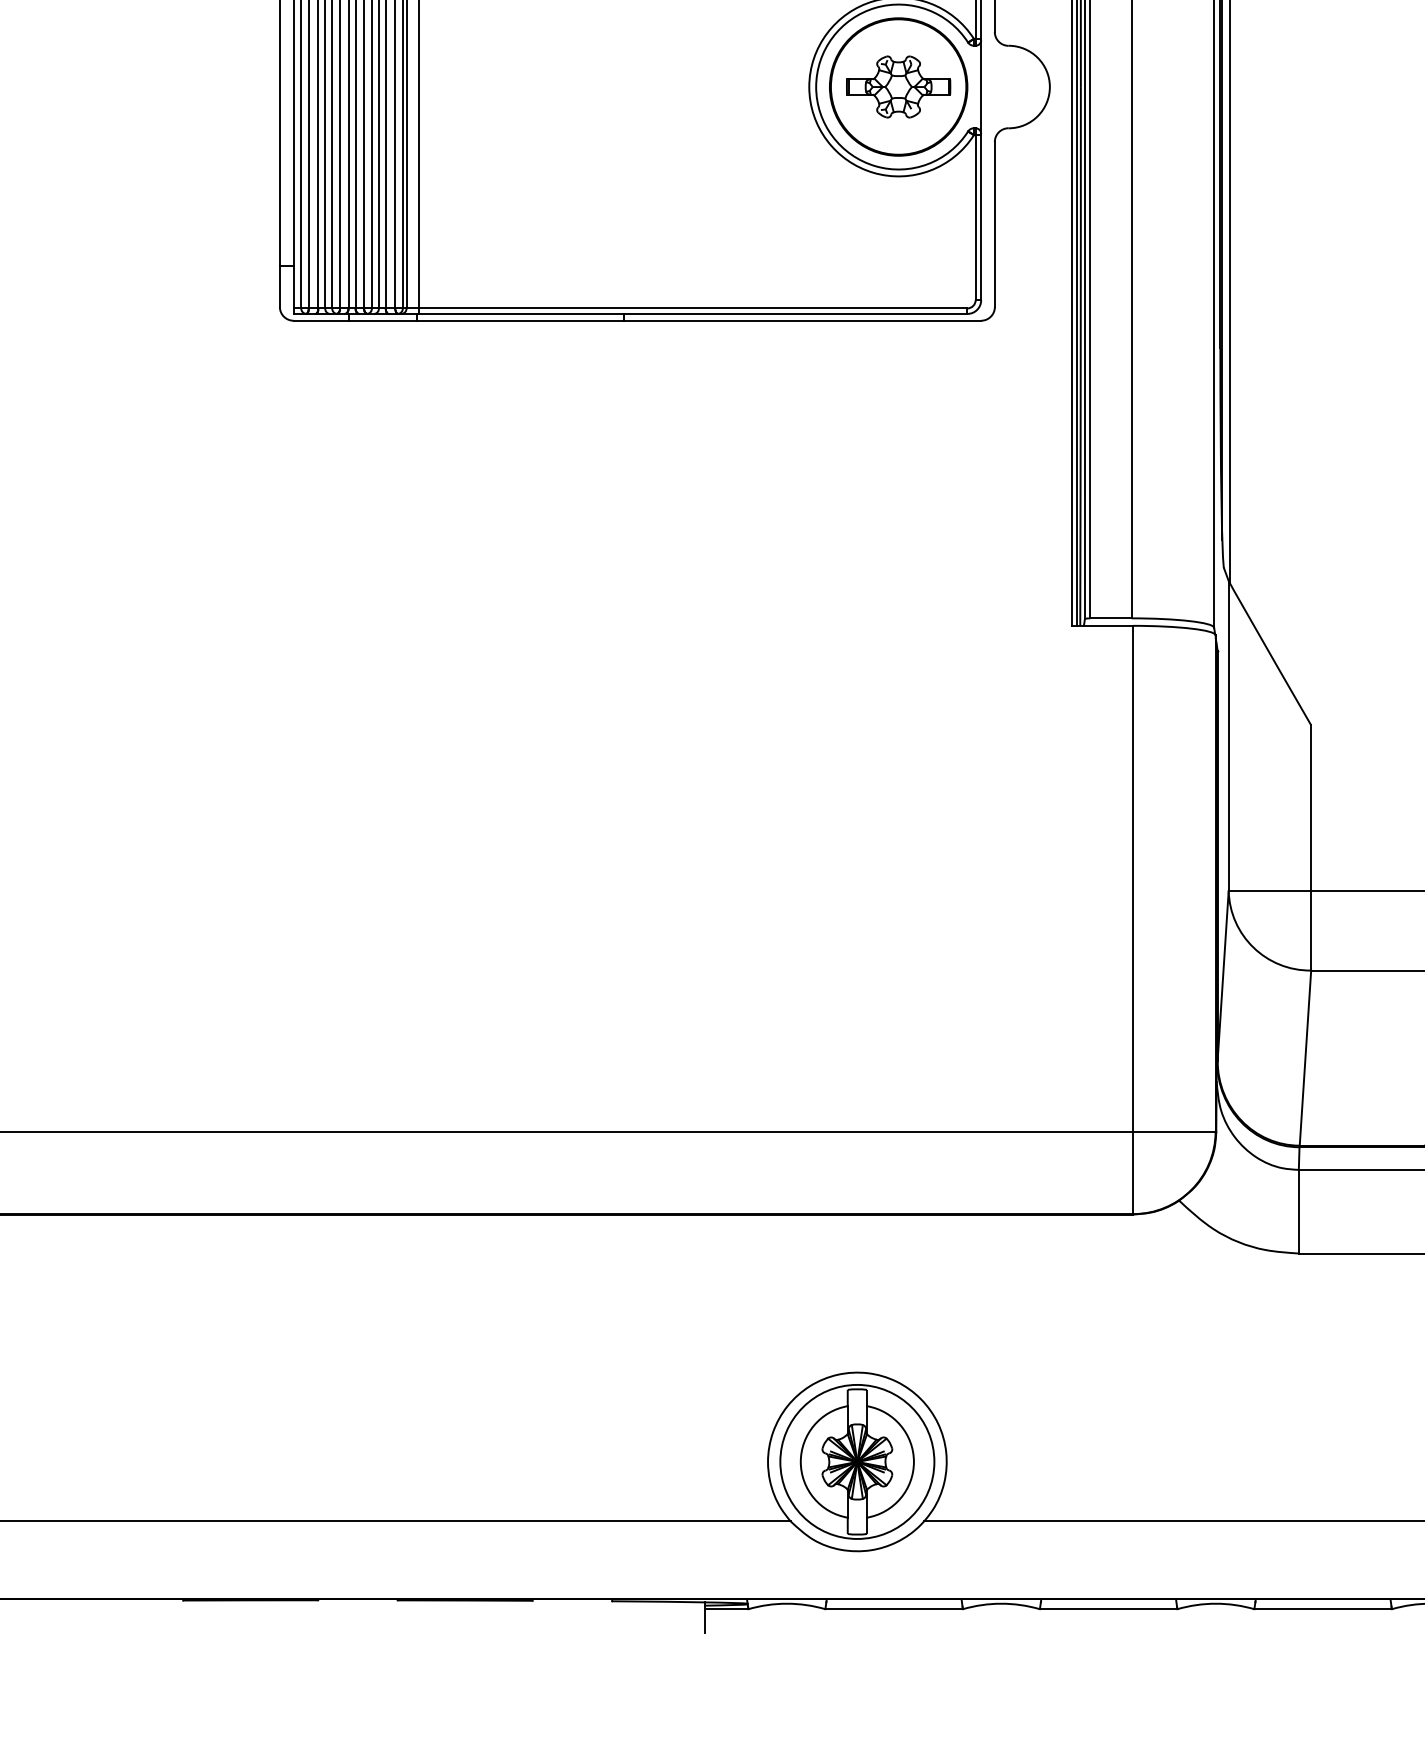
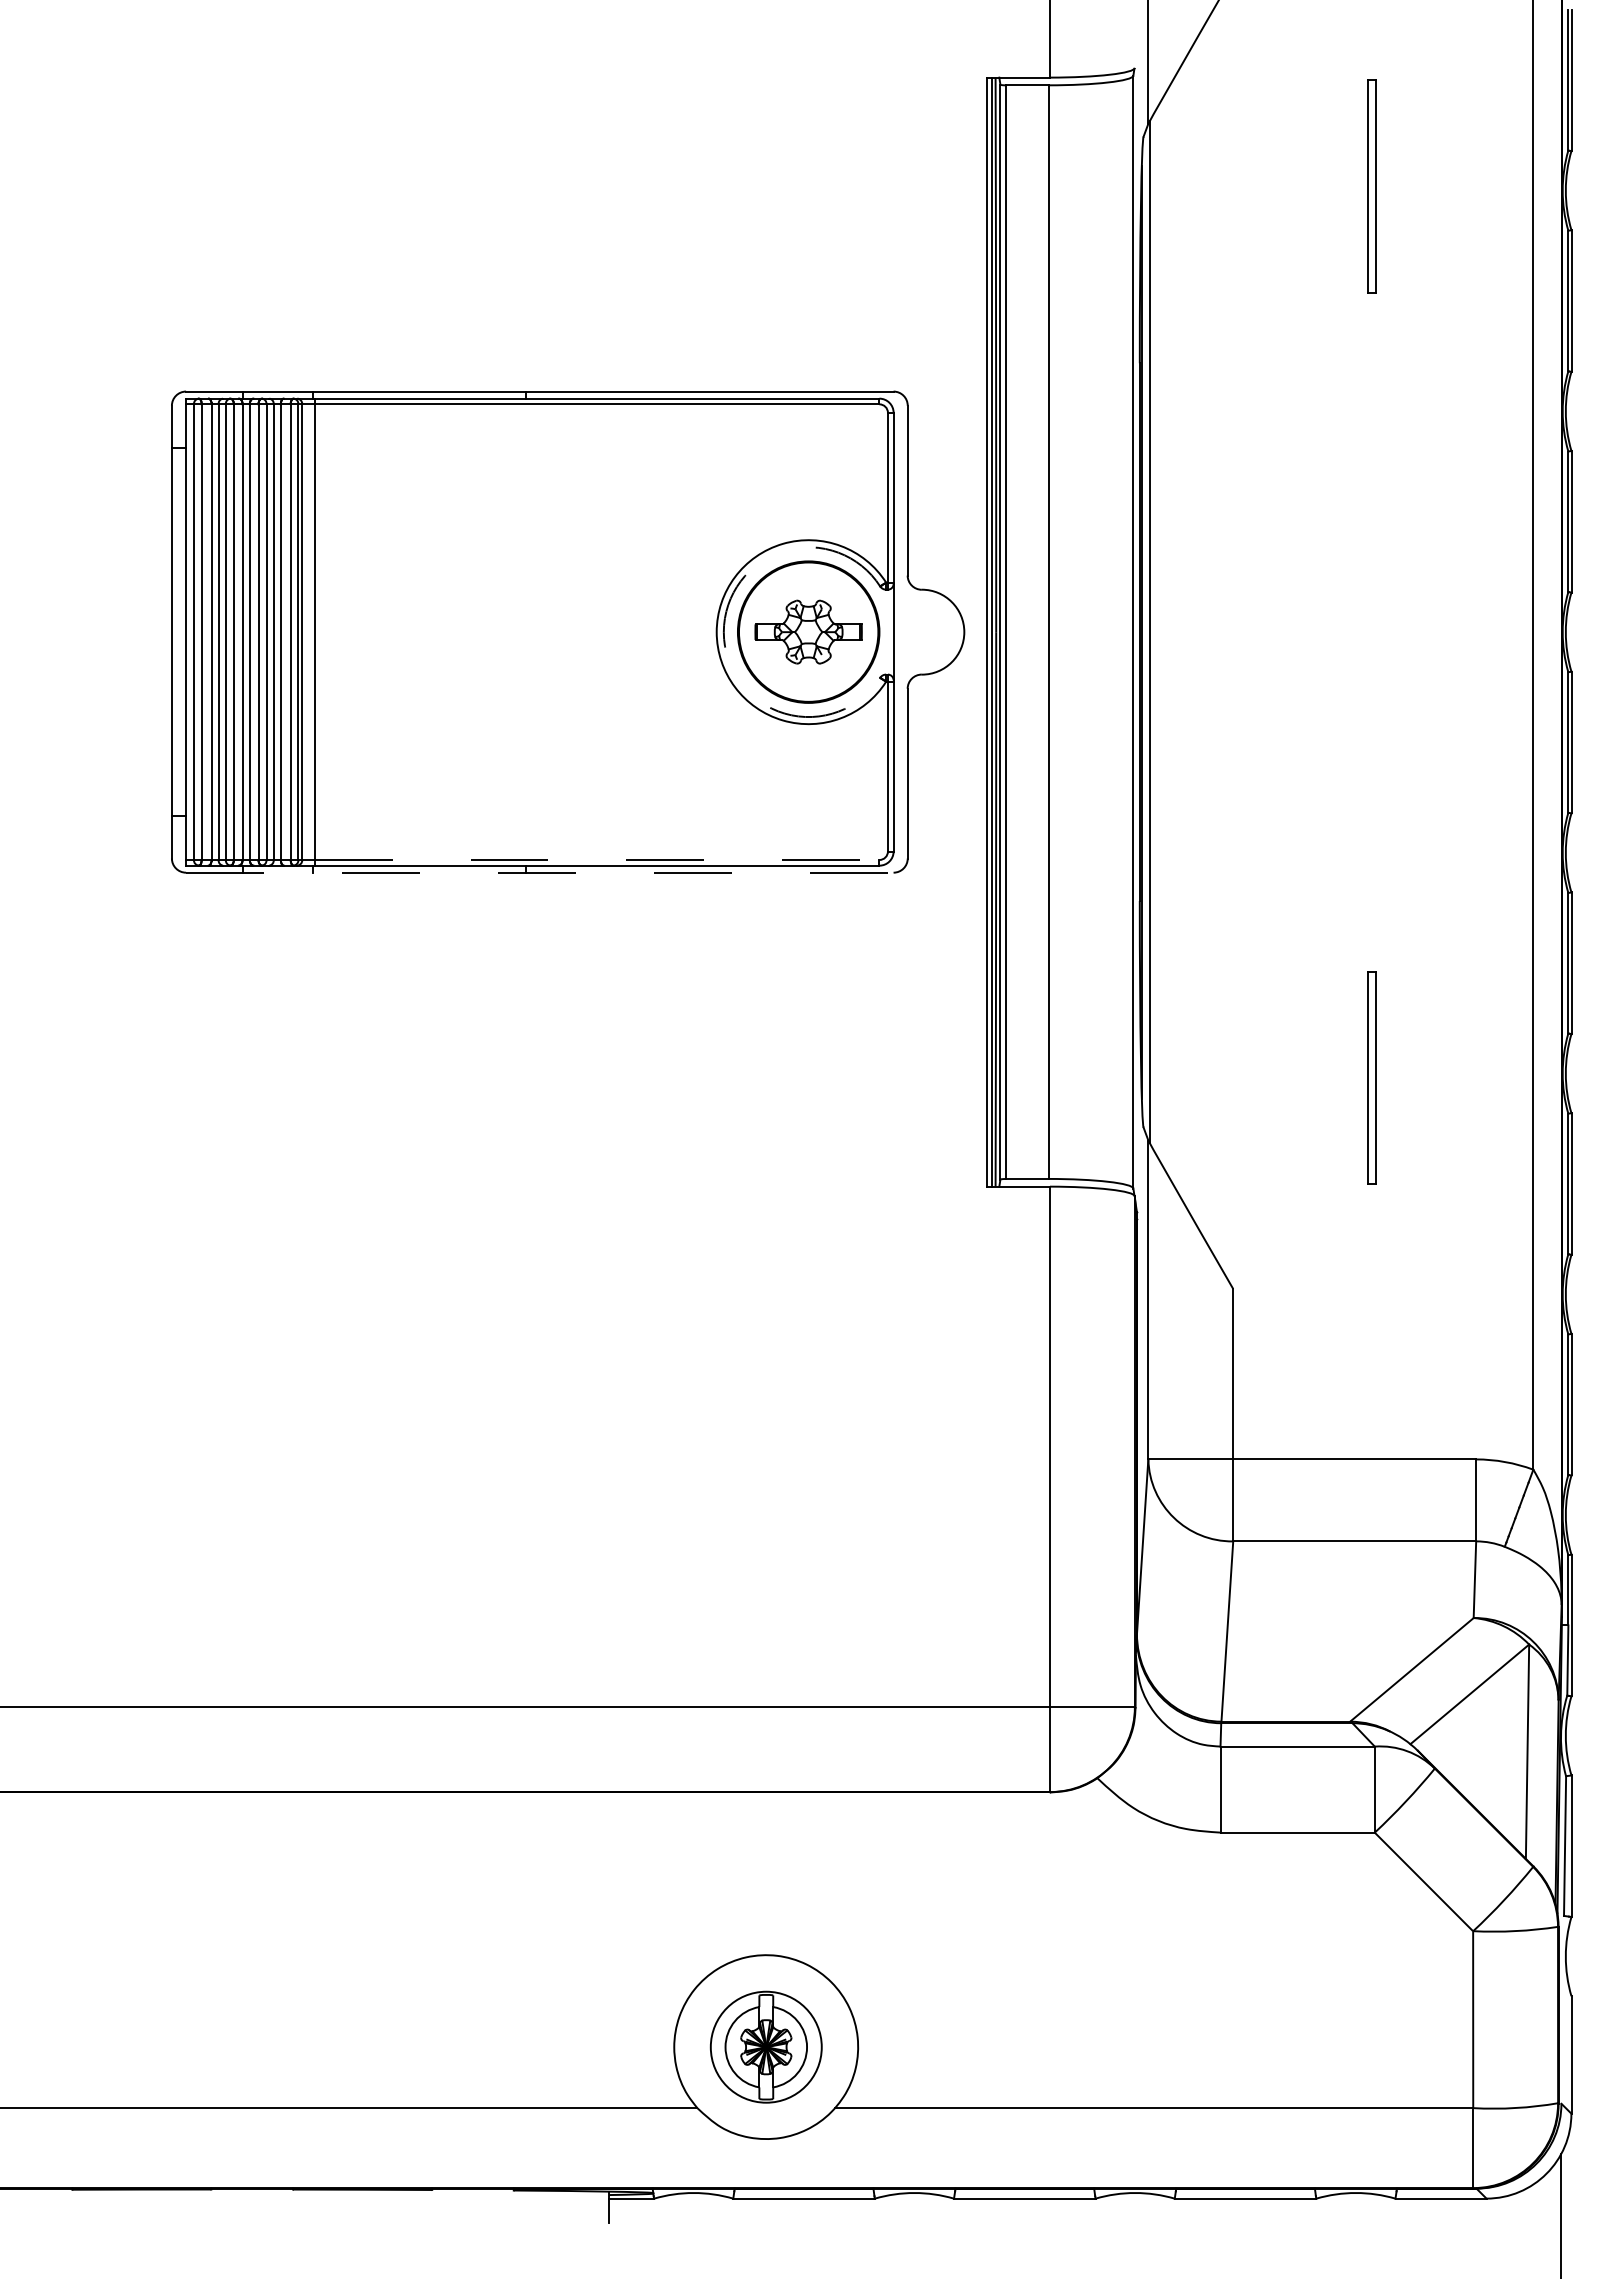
arc: (815, 87) -> (723, 632), solid -> dashed
line: (693, 308) -> (597, 860), solid -> dashed
line: (637, 320) -> (539, 872), solid -> dashed
part: (857, 1462) -> (766, 2047), size x0.7

